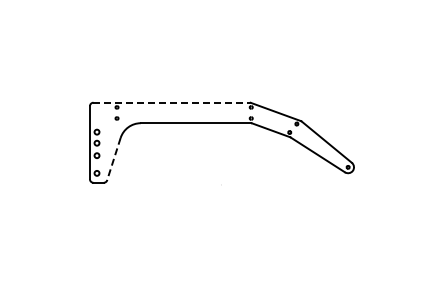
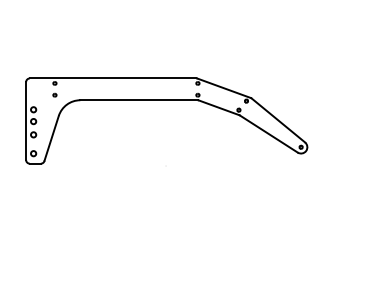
line: (172, 102) -> (114, 78), dashed -> solid
line: (113, 158) -> (51, 137), dashed -> solid

